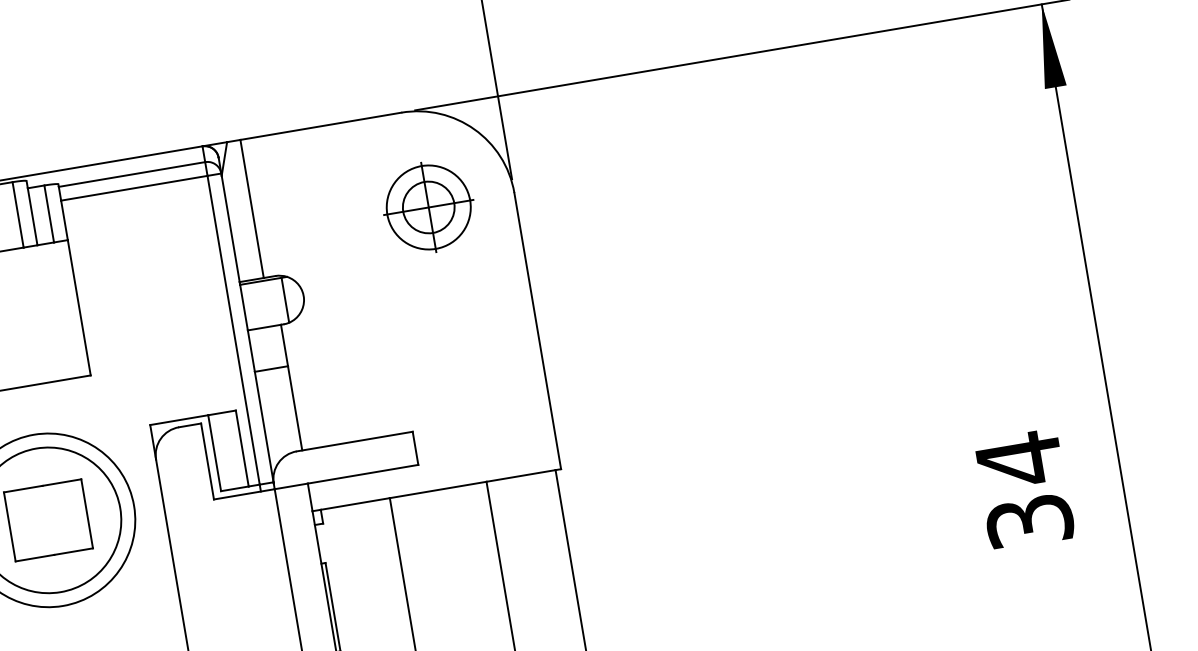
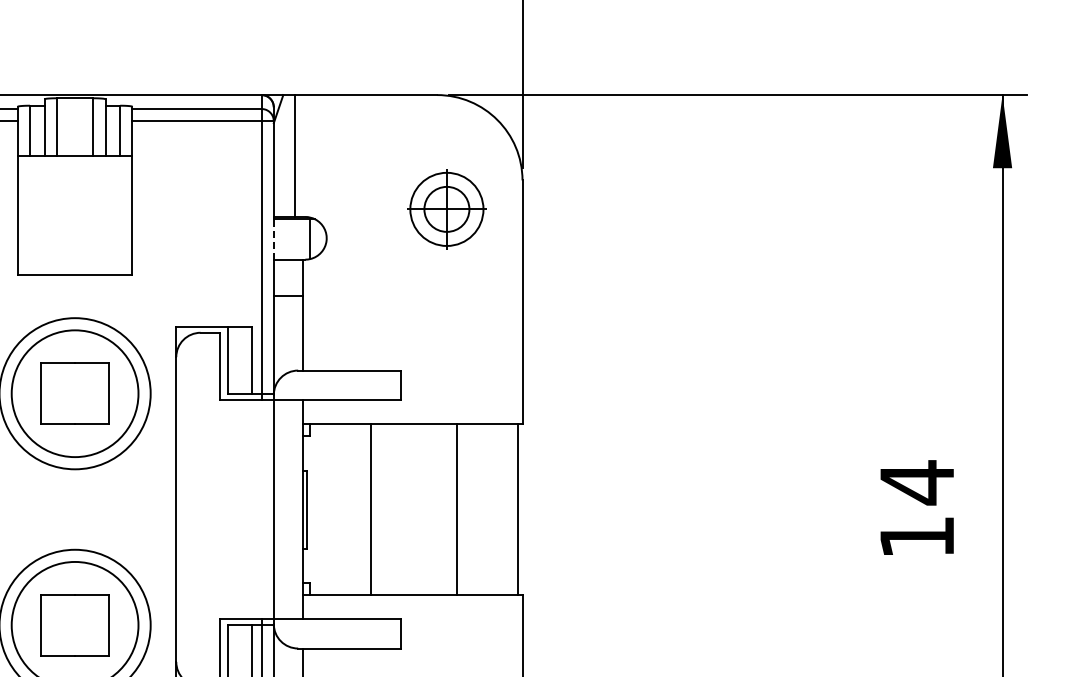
part: (428, 207) -> (446, 209), moved
line: (243, 307) -> (273, 239), solid -> dashed
text: (1030, 520) -> (917, 536), 34 -> 14

